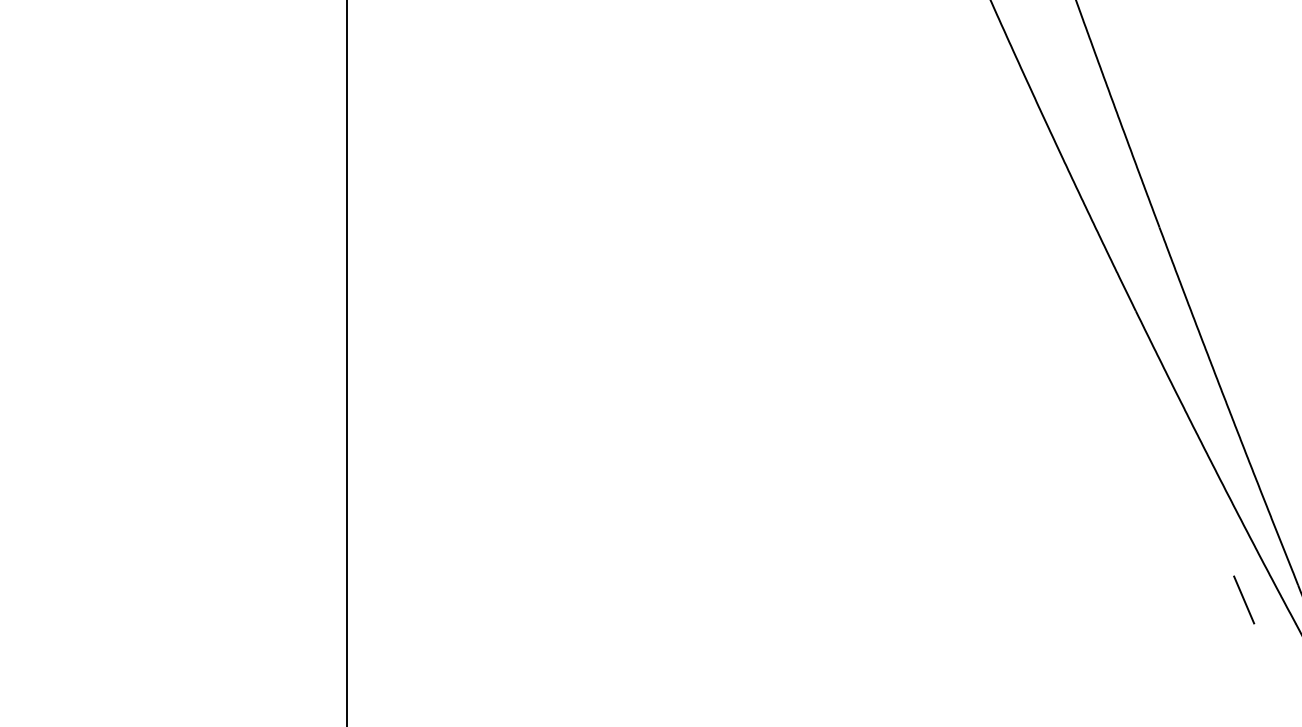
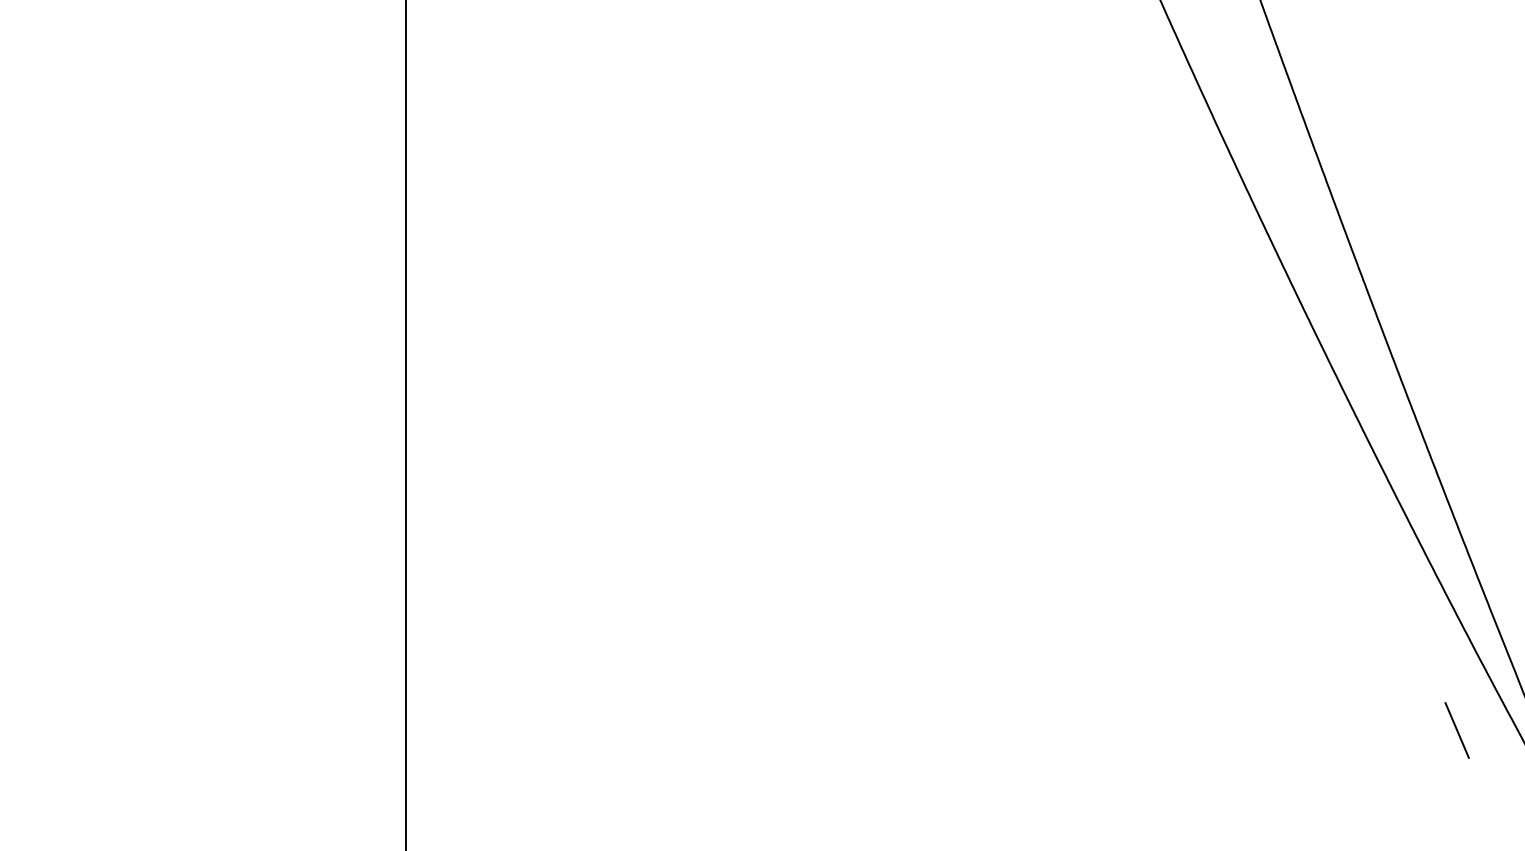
line: (1243, 600) -> (1456, 730), moved

